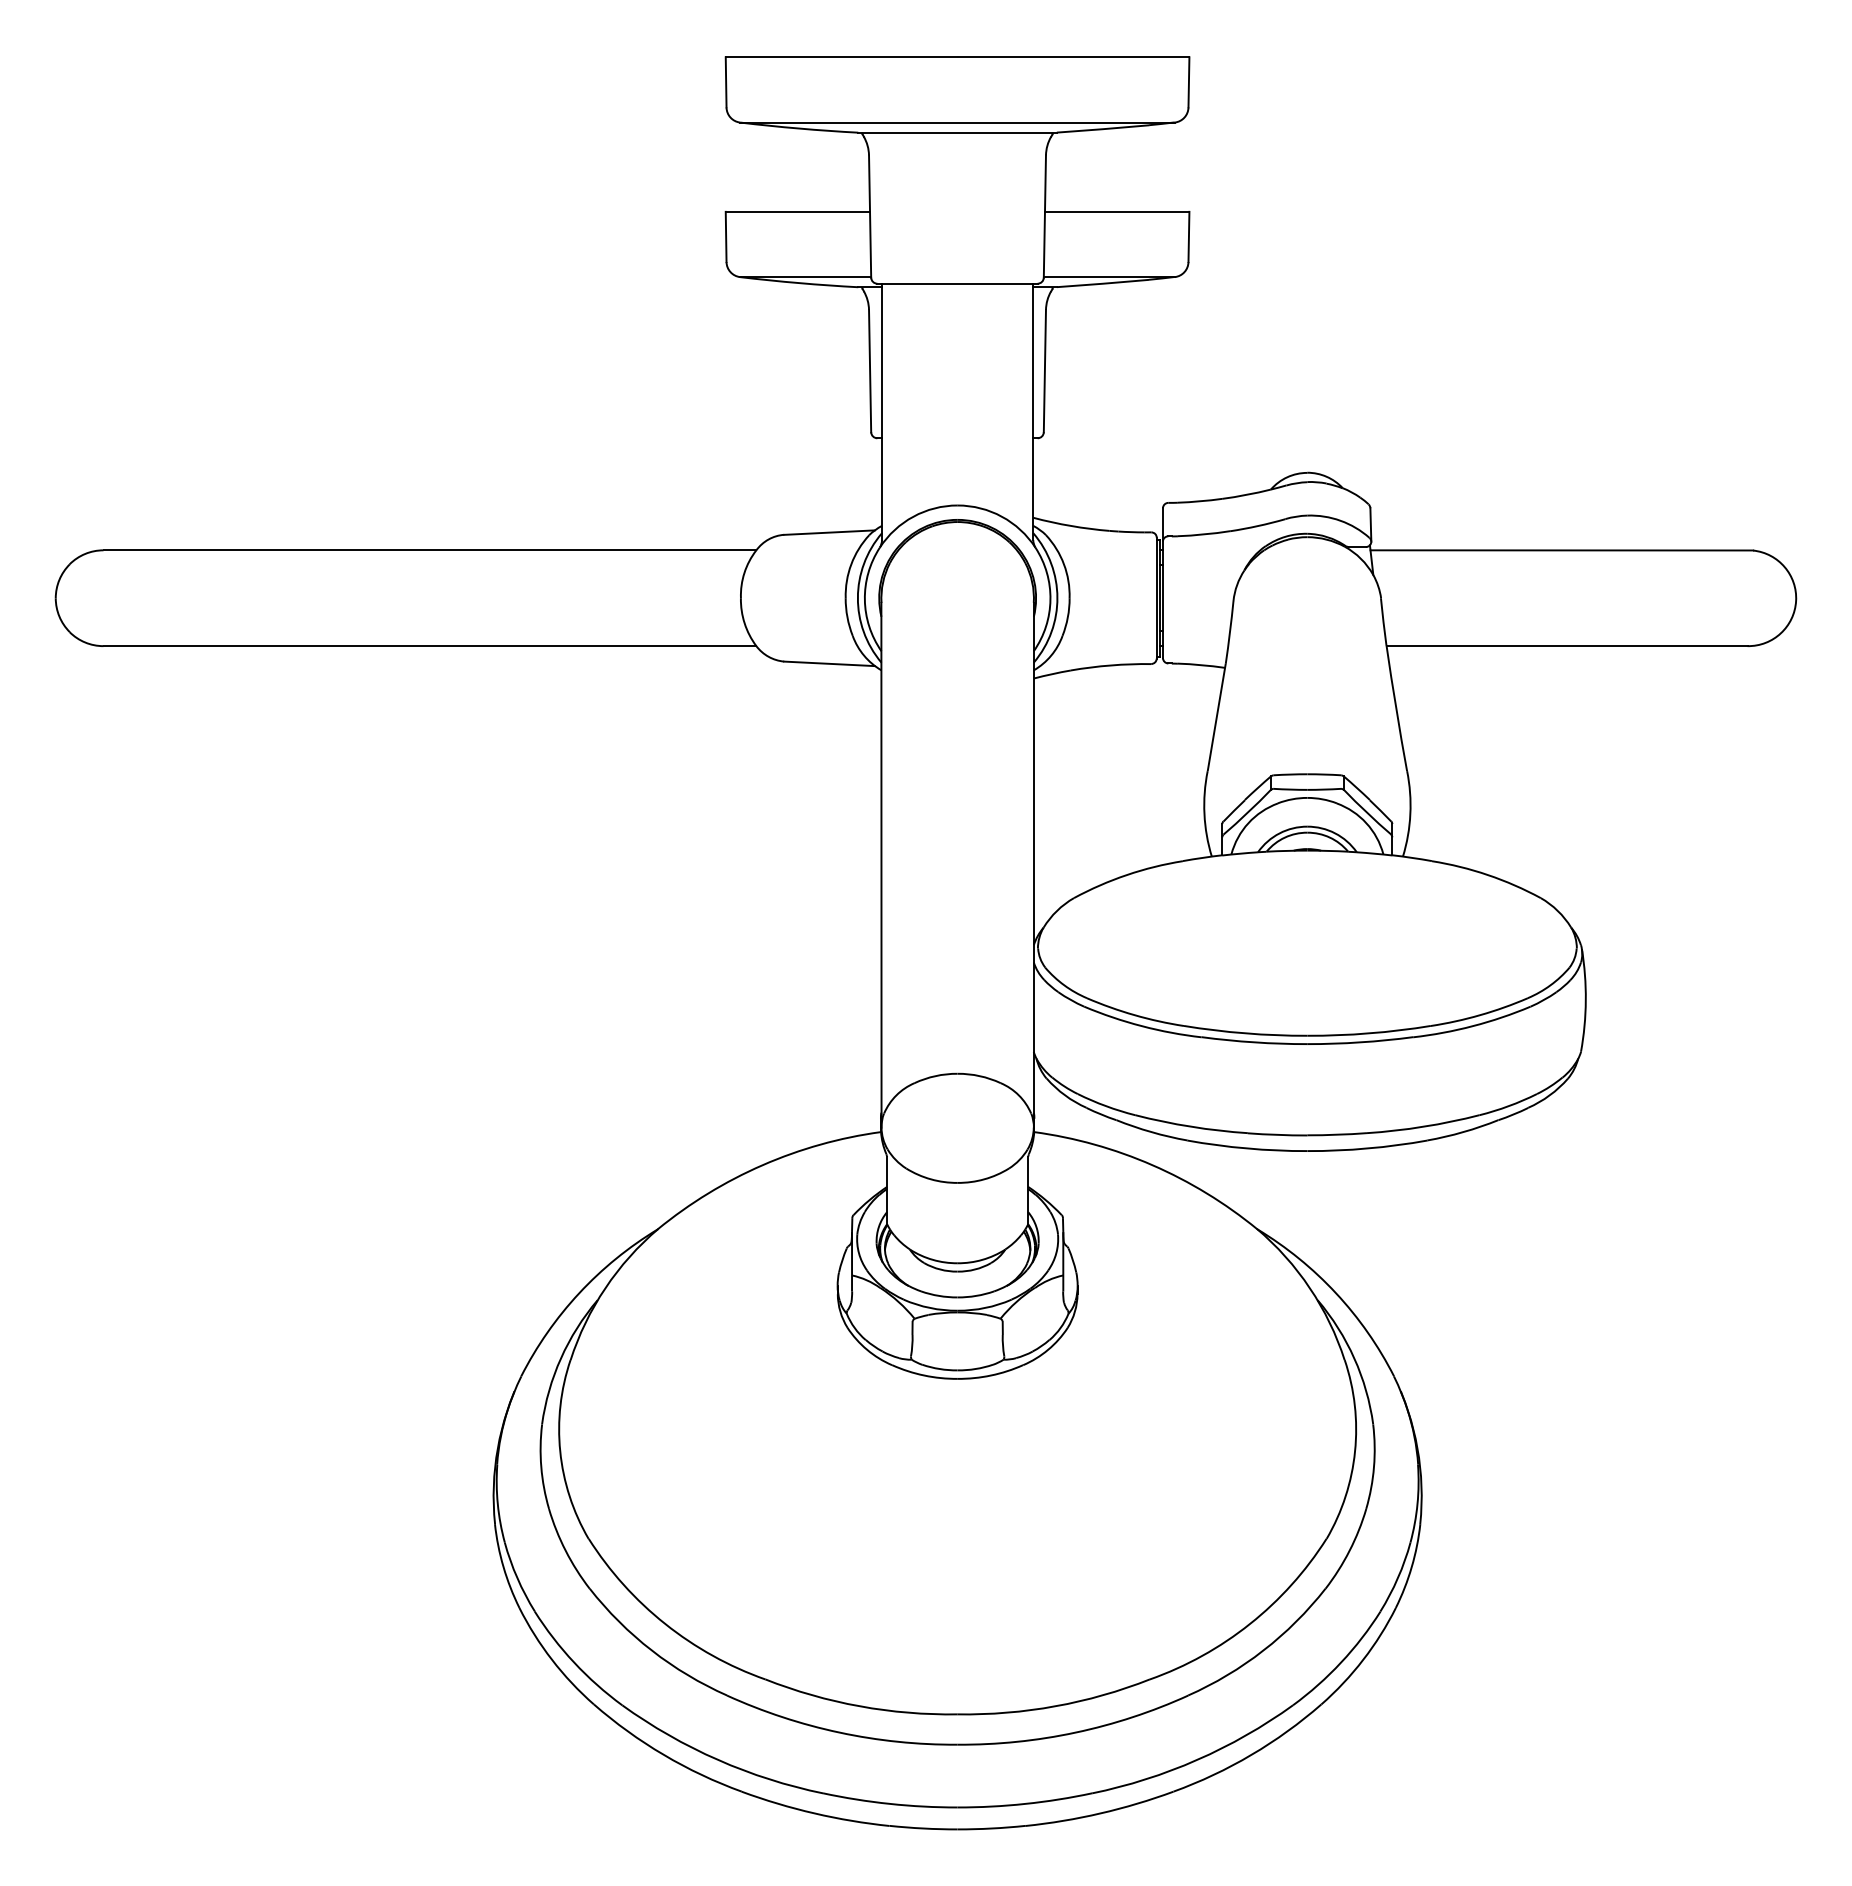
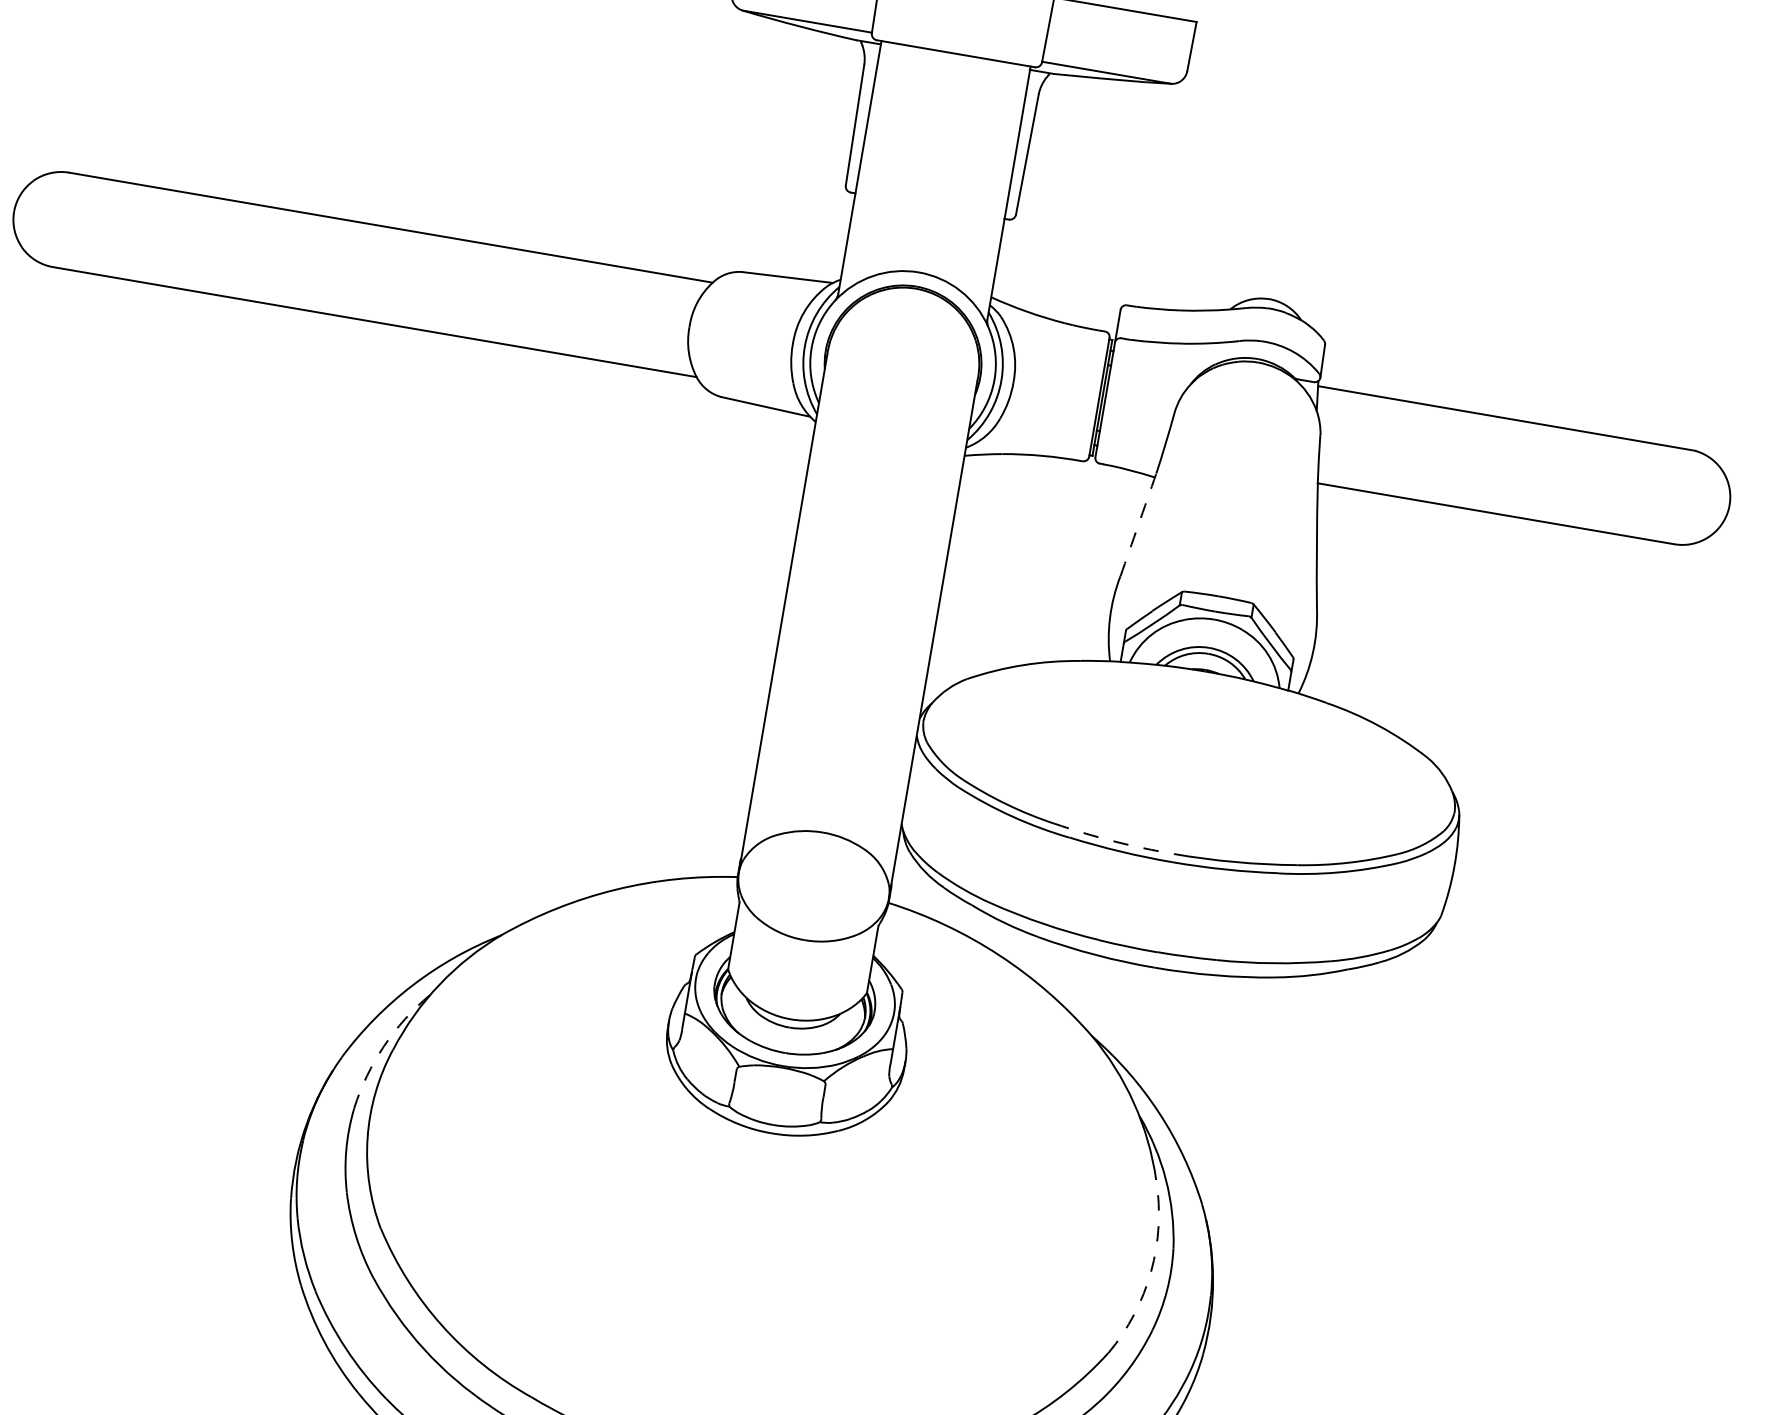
arc: (1216, 717) -> (1138, 524), solid -> dashed
arc: (1245, 1033) -> (1113, 841), solid -> dashed
arc: (560, 1358) -> (383, 1046), solid -> dashed
arc: (1355, 1451) -> (1151, 1271), solid -> dashed

